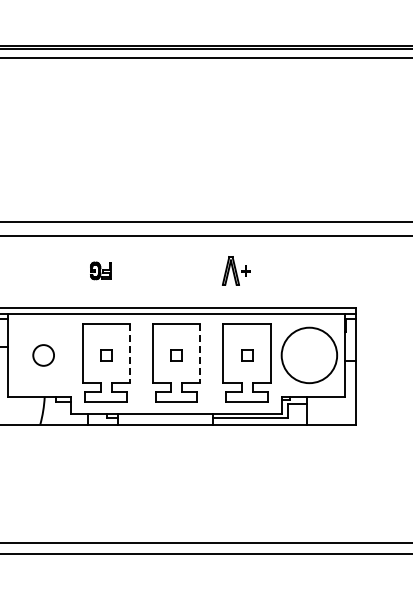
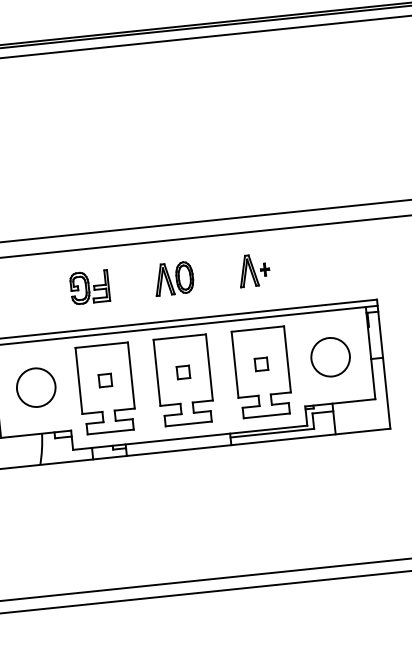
part: (100, 270) -> (89, 287), size x1.67
part: (176, 270) -> (173, 278), added
part: (236, 270) -> (254, 269), moved
line: (129, 353) -> (131, 375), dashed -> solid
line: (200, 353) -> (209, 367), dashed -> solid
circle: (43, 355) -> (35, 387), size x1.67
circle: (309, 355) -> (330, 357), size x0.62

